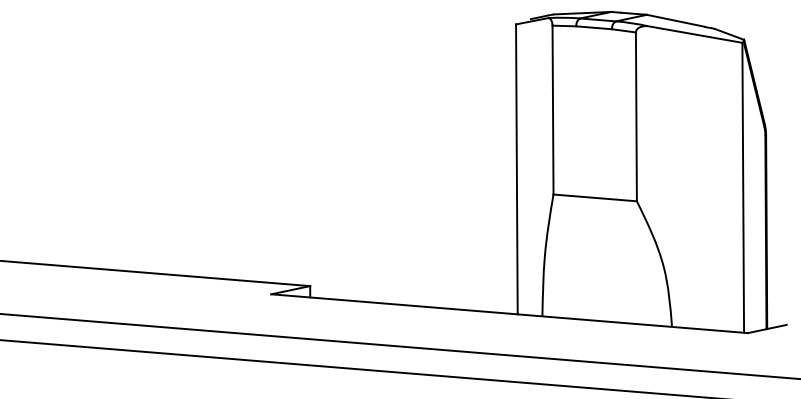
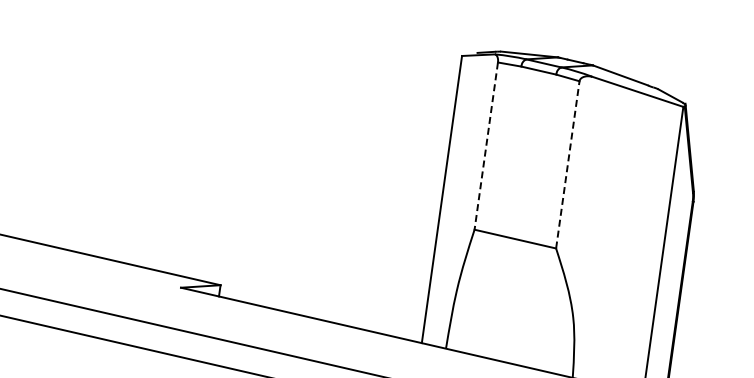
line: (553, 110) -> (486, 146), solid -> dashed
line: (636, 116) -> (567, 164), solid -> dashed

